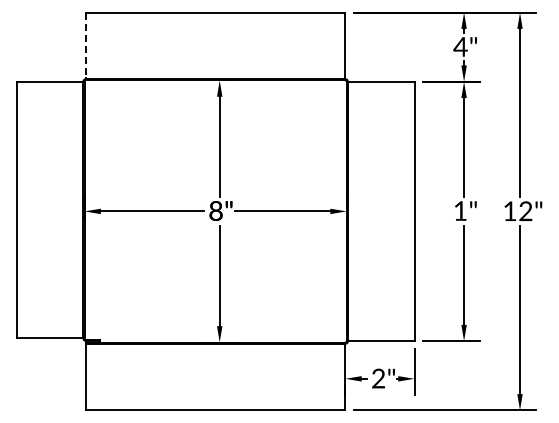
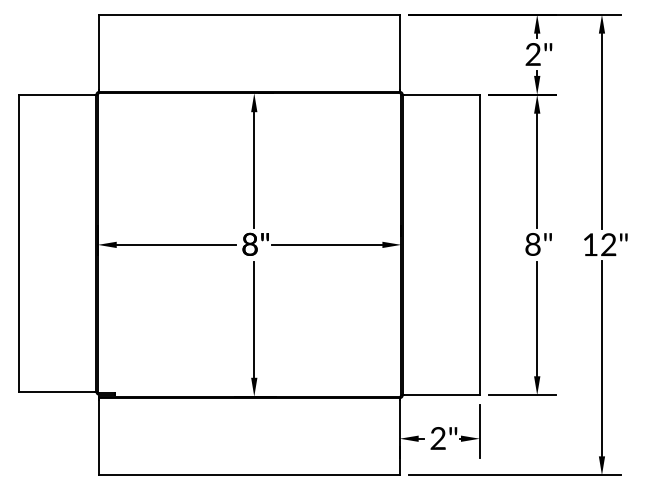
line: (85, 45) -> (98, 52), dashed -> solid
text: (460, 46) -> (533, 53), 4" -> 2"
text: (460, 210) -> (533, 243), 1" -> 8"

